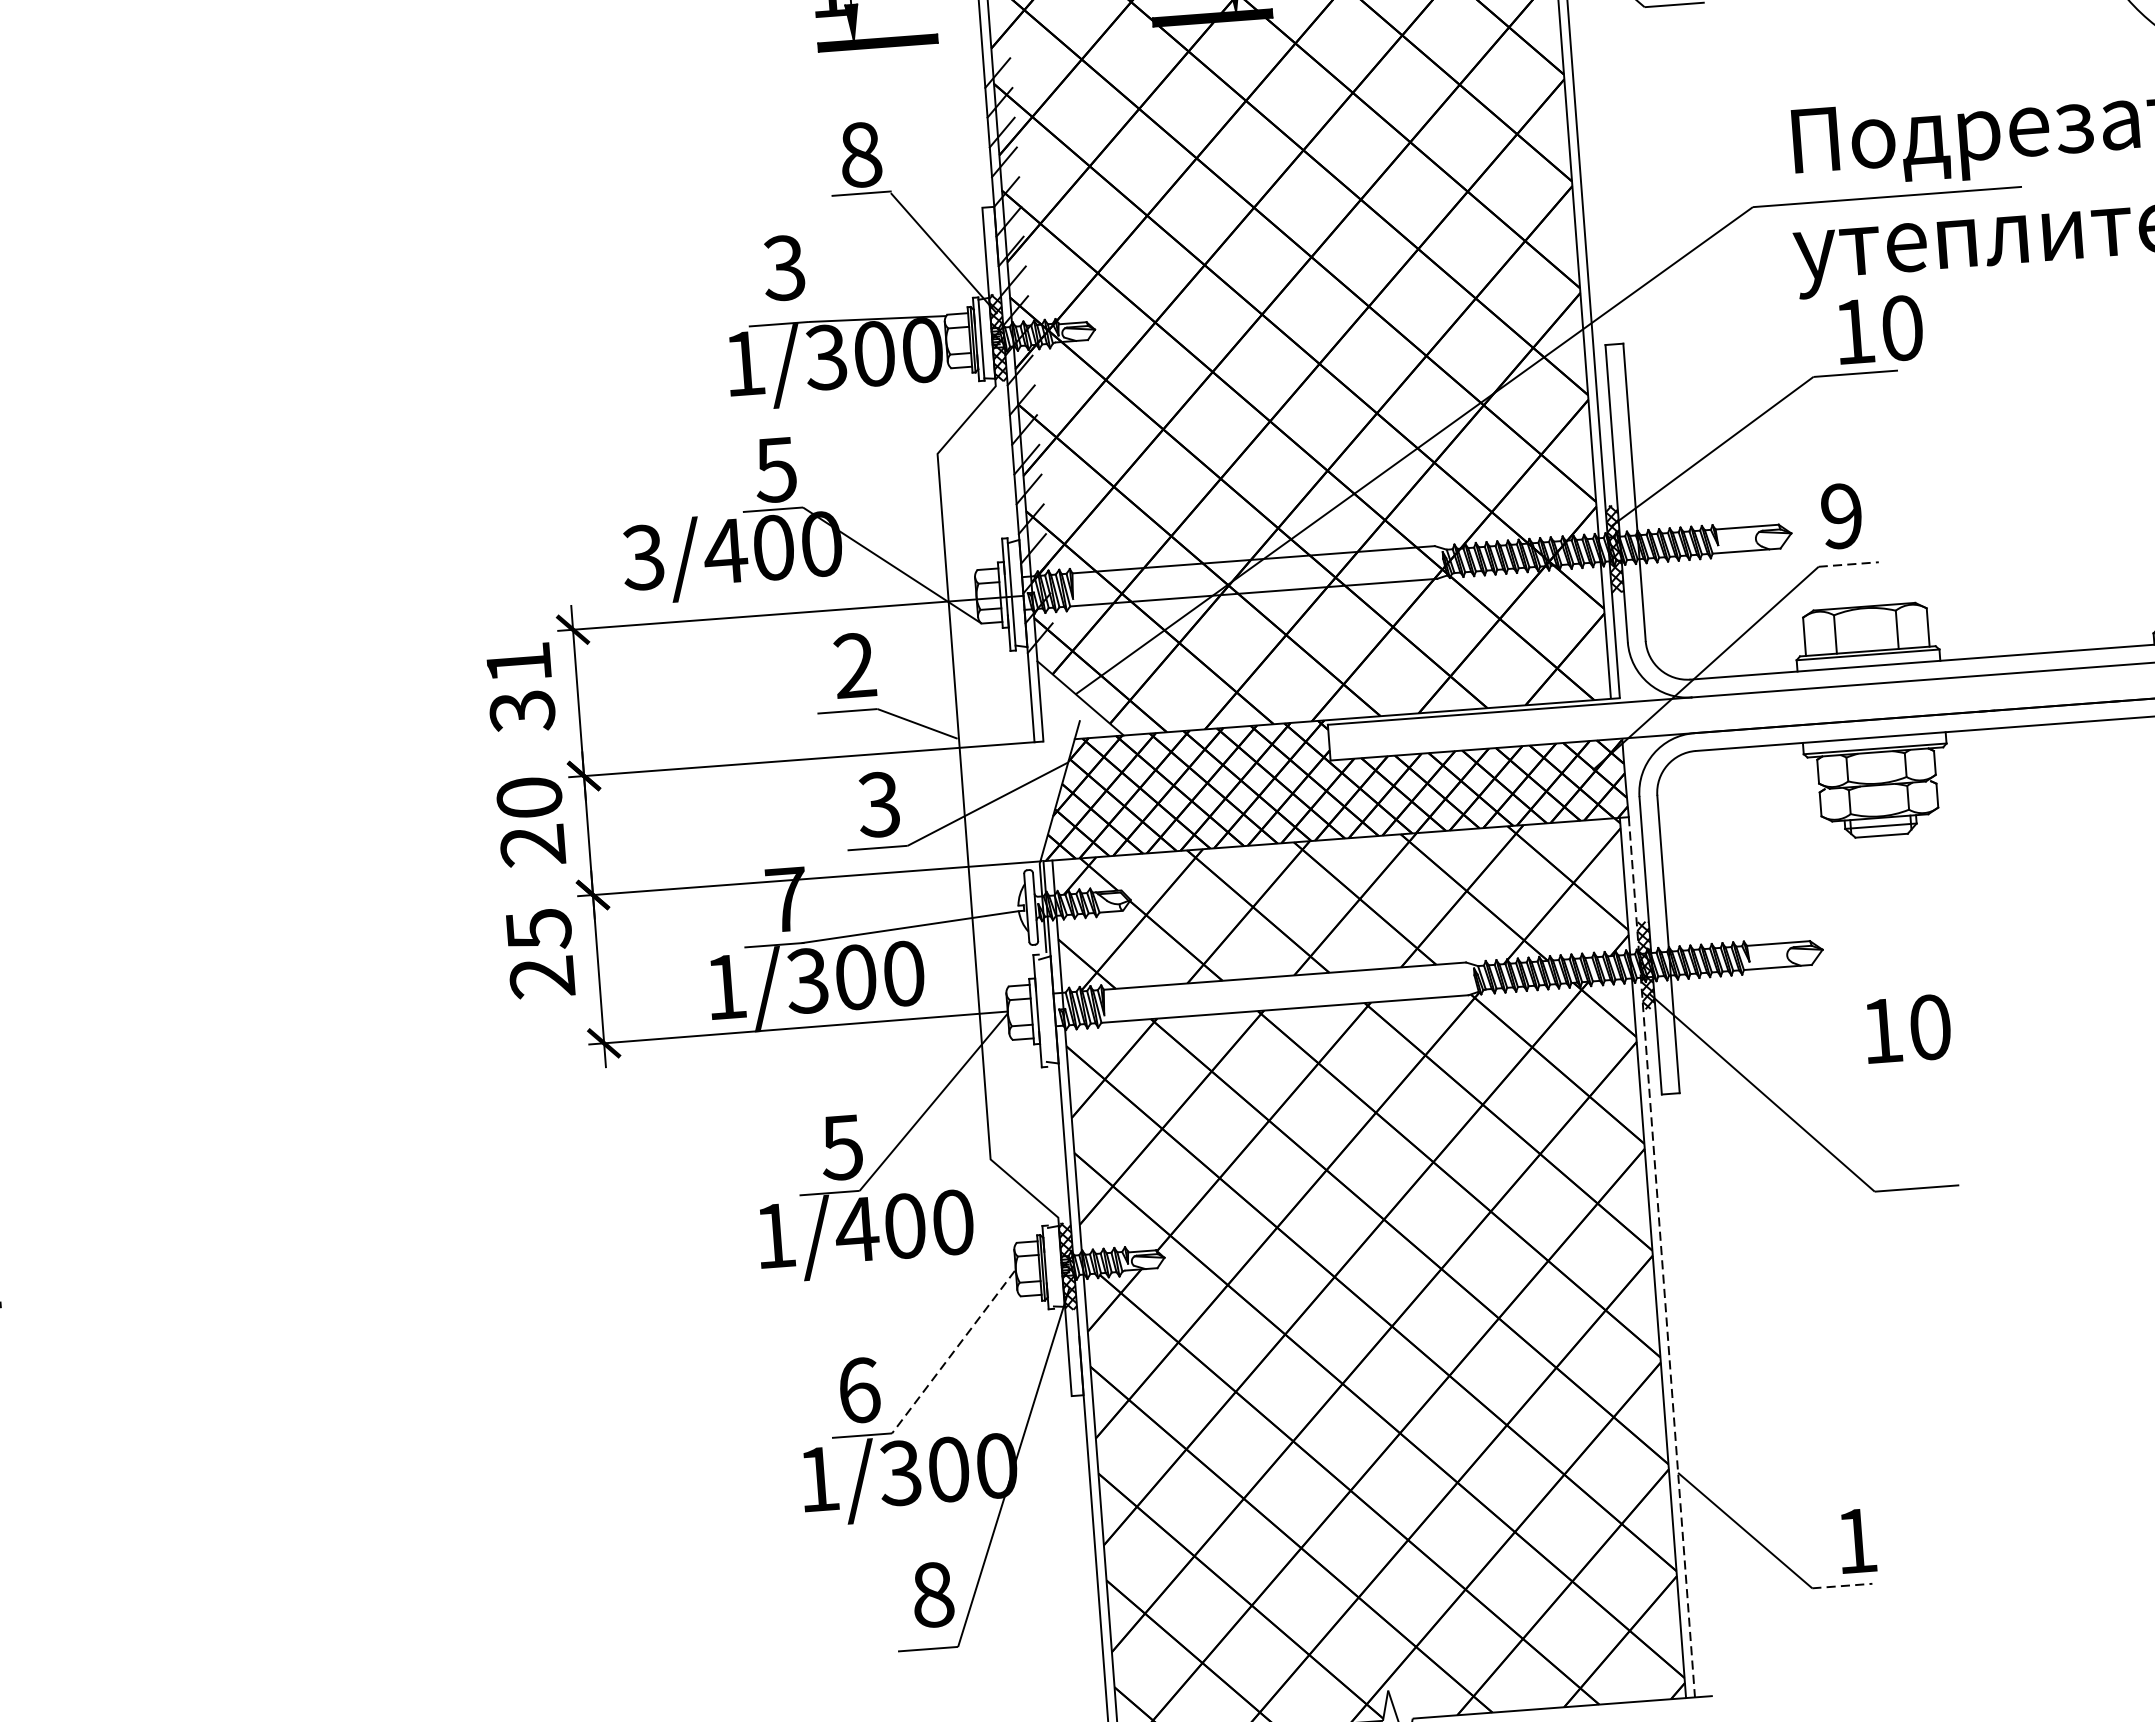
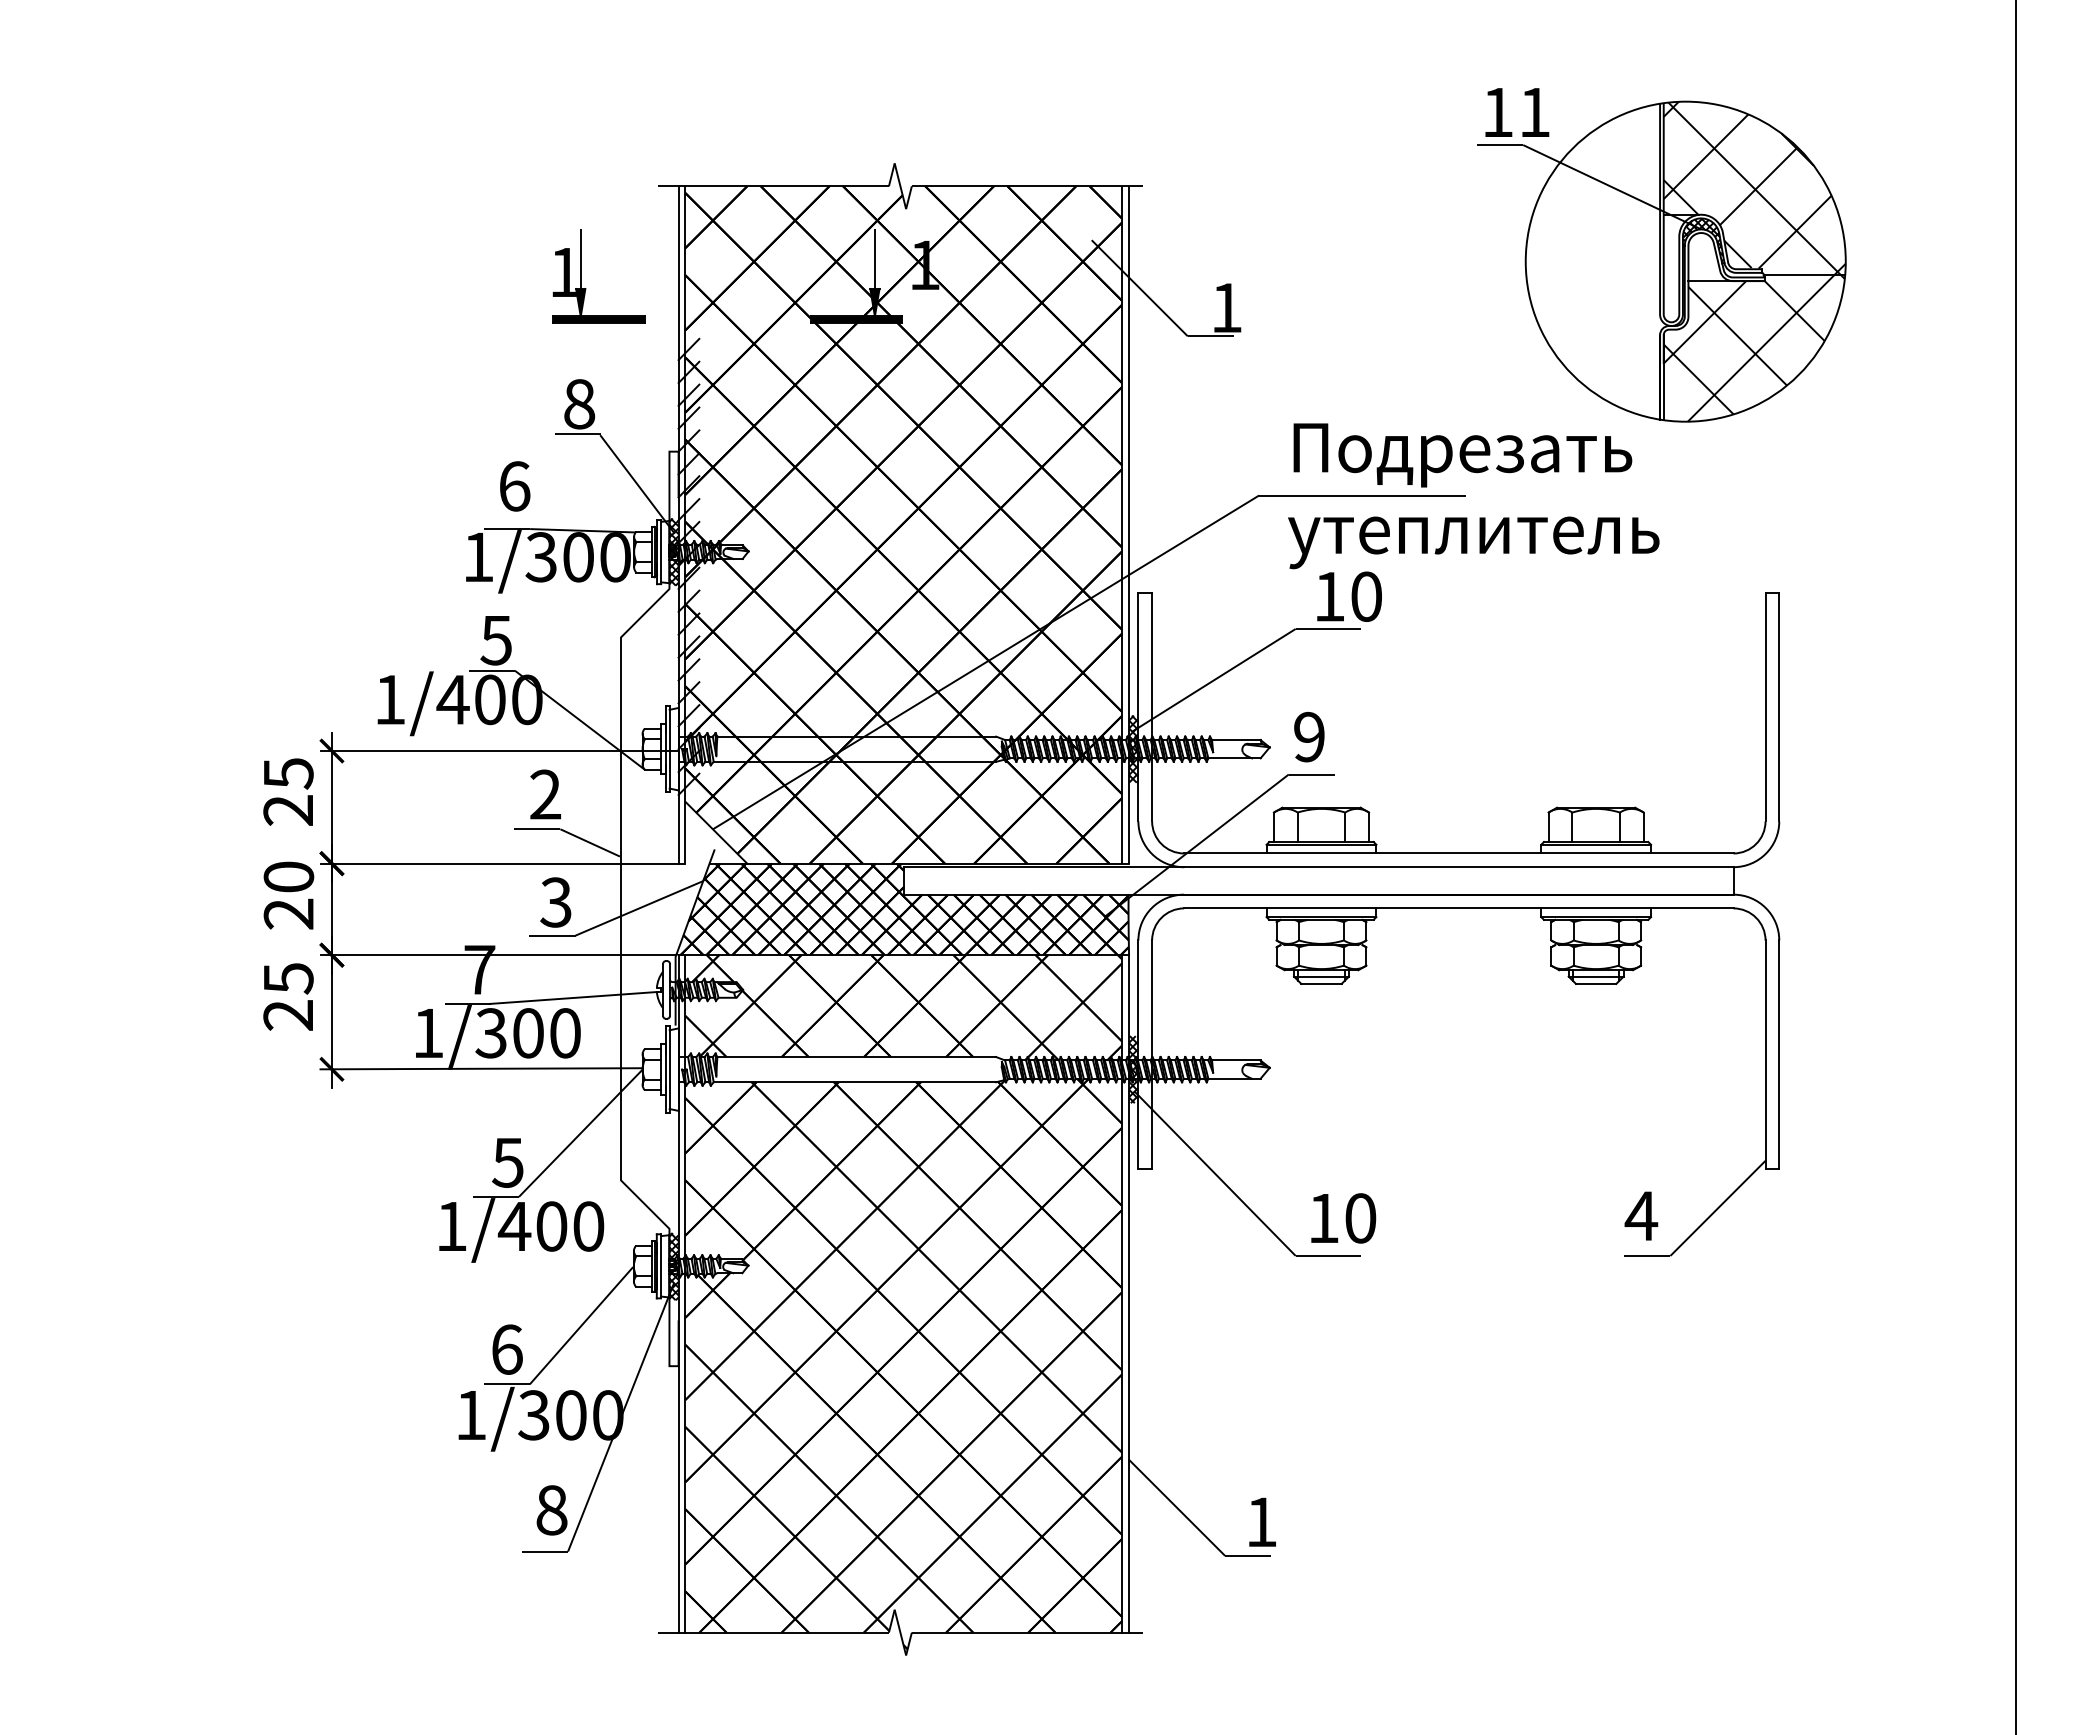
text: (784, 268) -> (514, 486), 3 -> 6
text: (642, 557) -> (389, 699), 3/400 -> 1/400
line: (1849, 564) -> (1312, 774), dashed -> solid
text: (520, 687) -> (288, 792), 31 -> 25
line: (1042, 1010) -> (669, 1069), added
text: (1907, 1029) -> (1343, 1218), moved
line: (1662, 1256) -> (1129, 1293), dashed -> solid
line: (1050, 1267) -> (660, 1266), added
line: (953, 1353) -> (581, 1326), dashed -> solid
line: (1842, 1585) -> (1248, 1555), dashed -> solid

